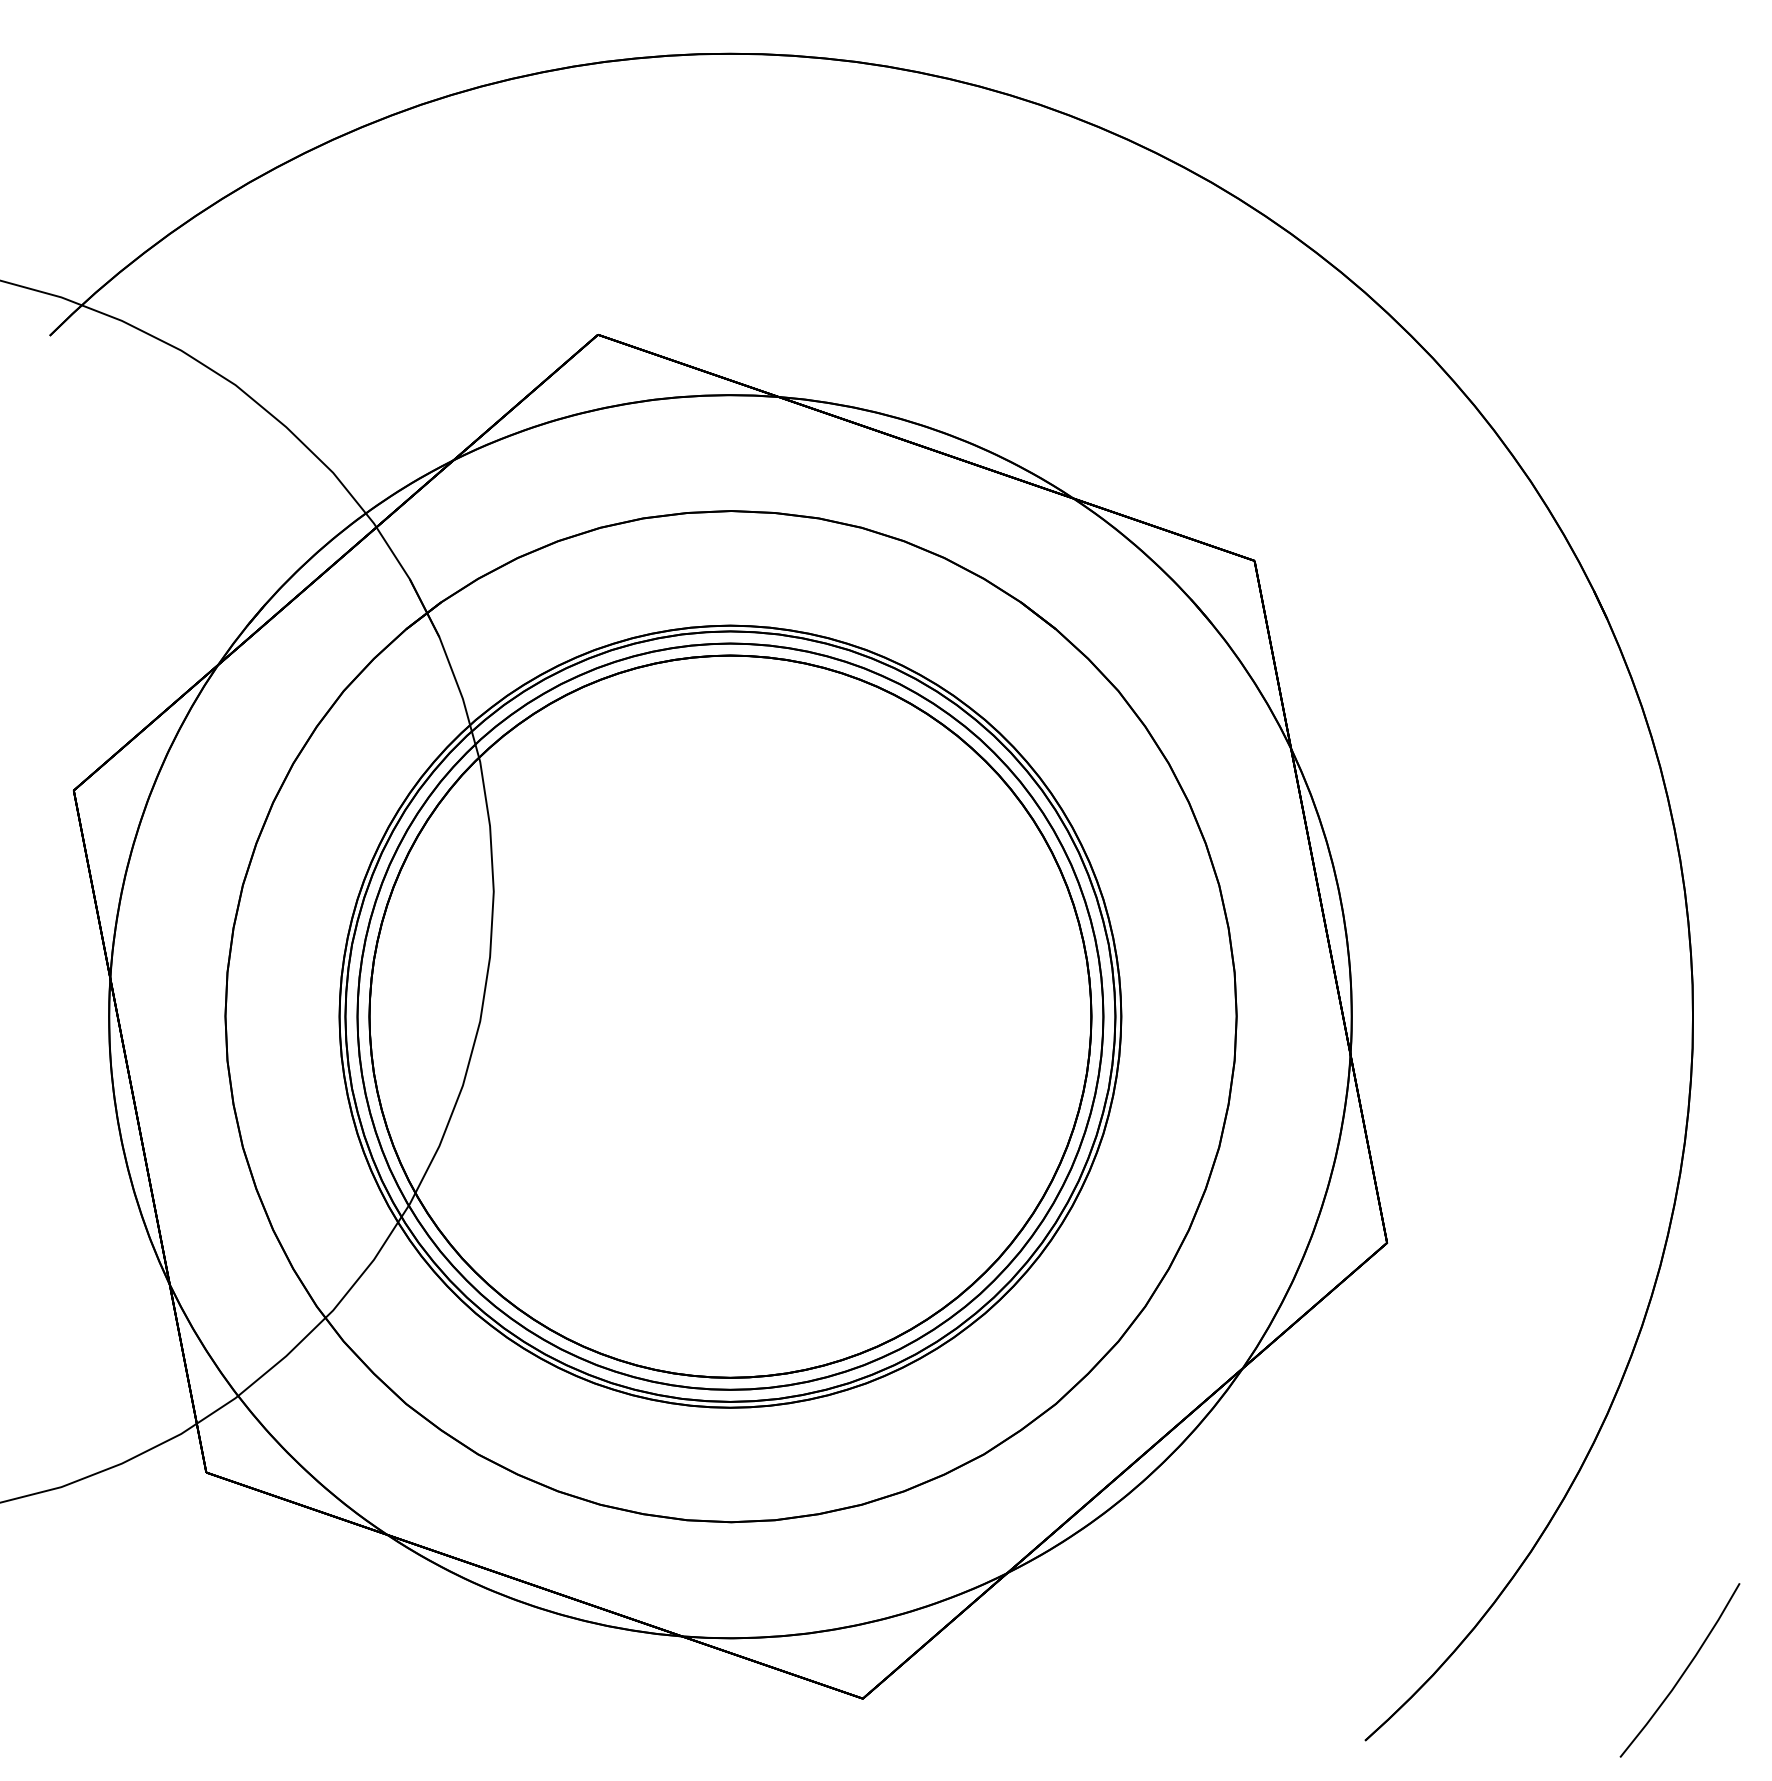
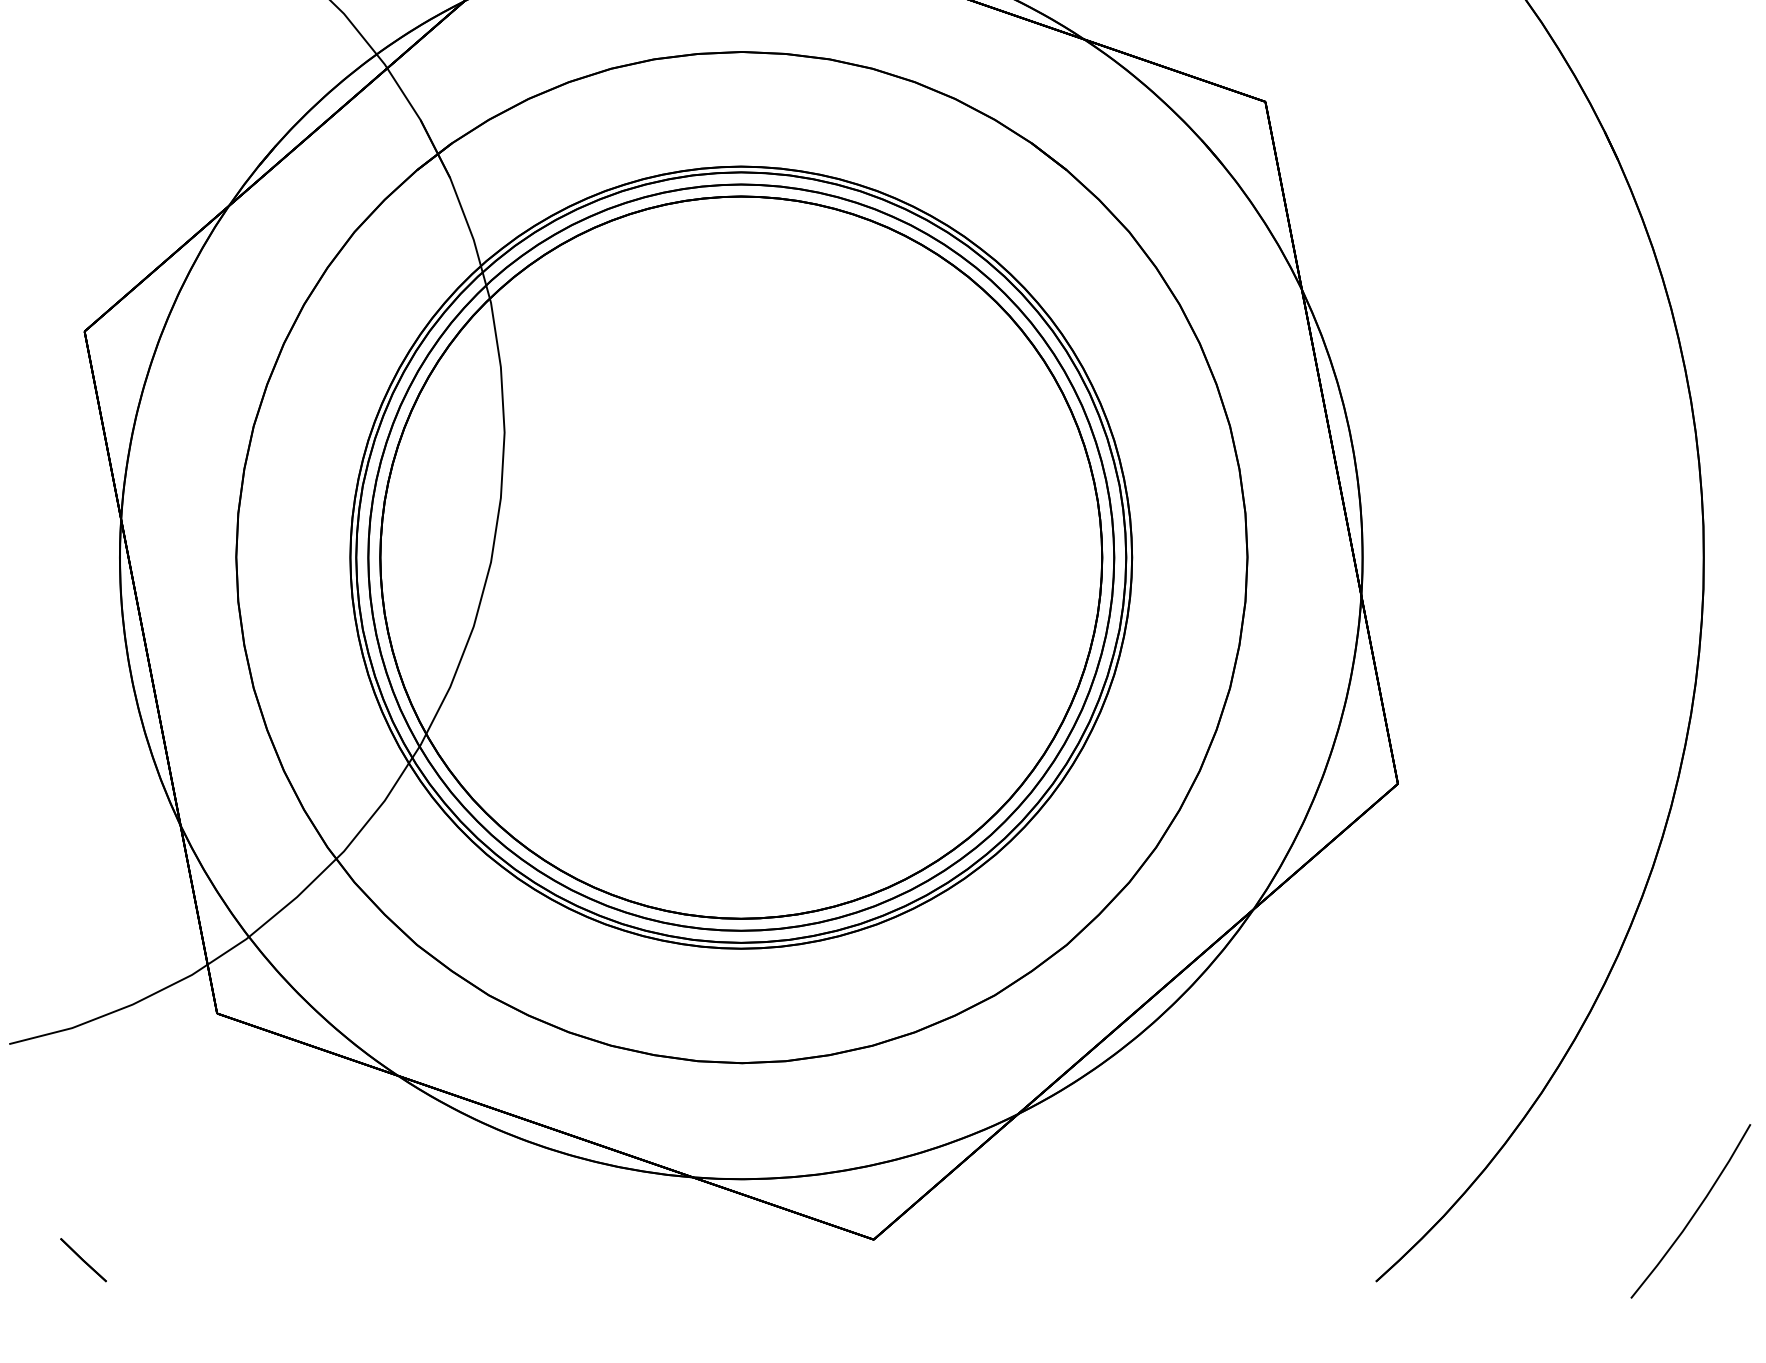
line: (72, 1719) -> (83, 1260), added

